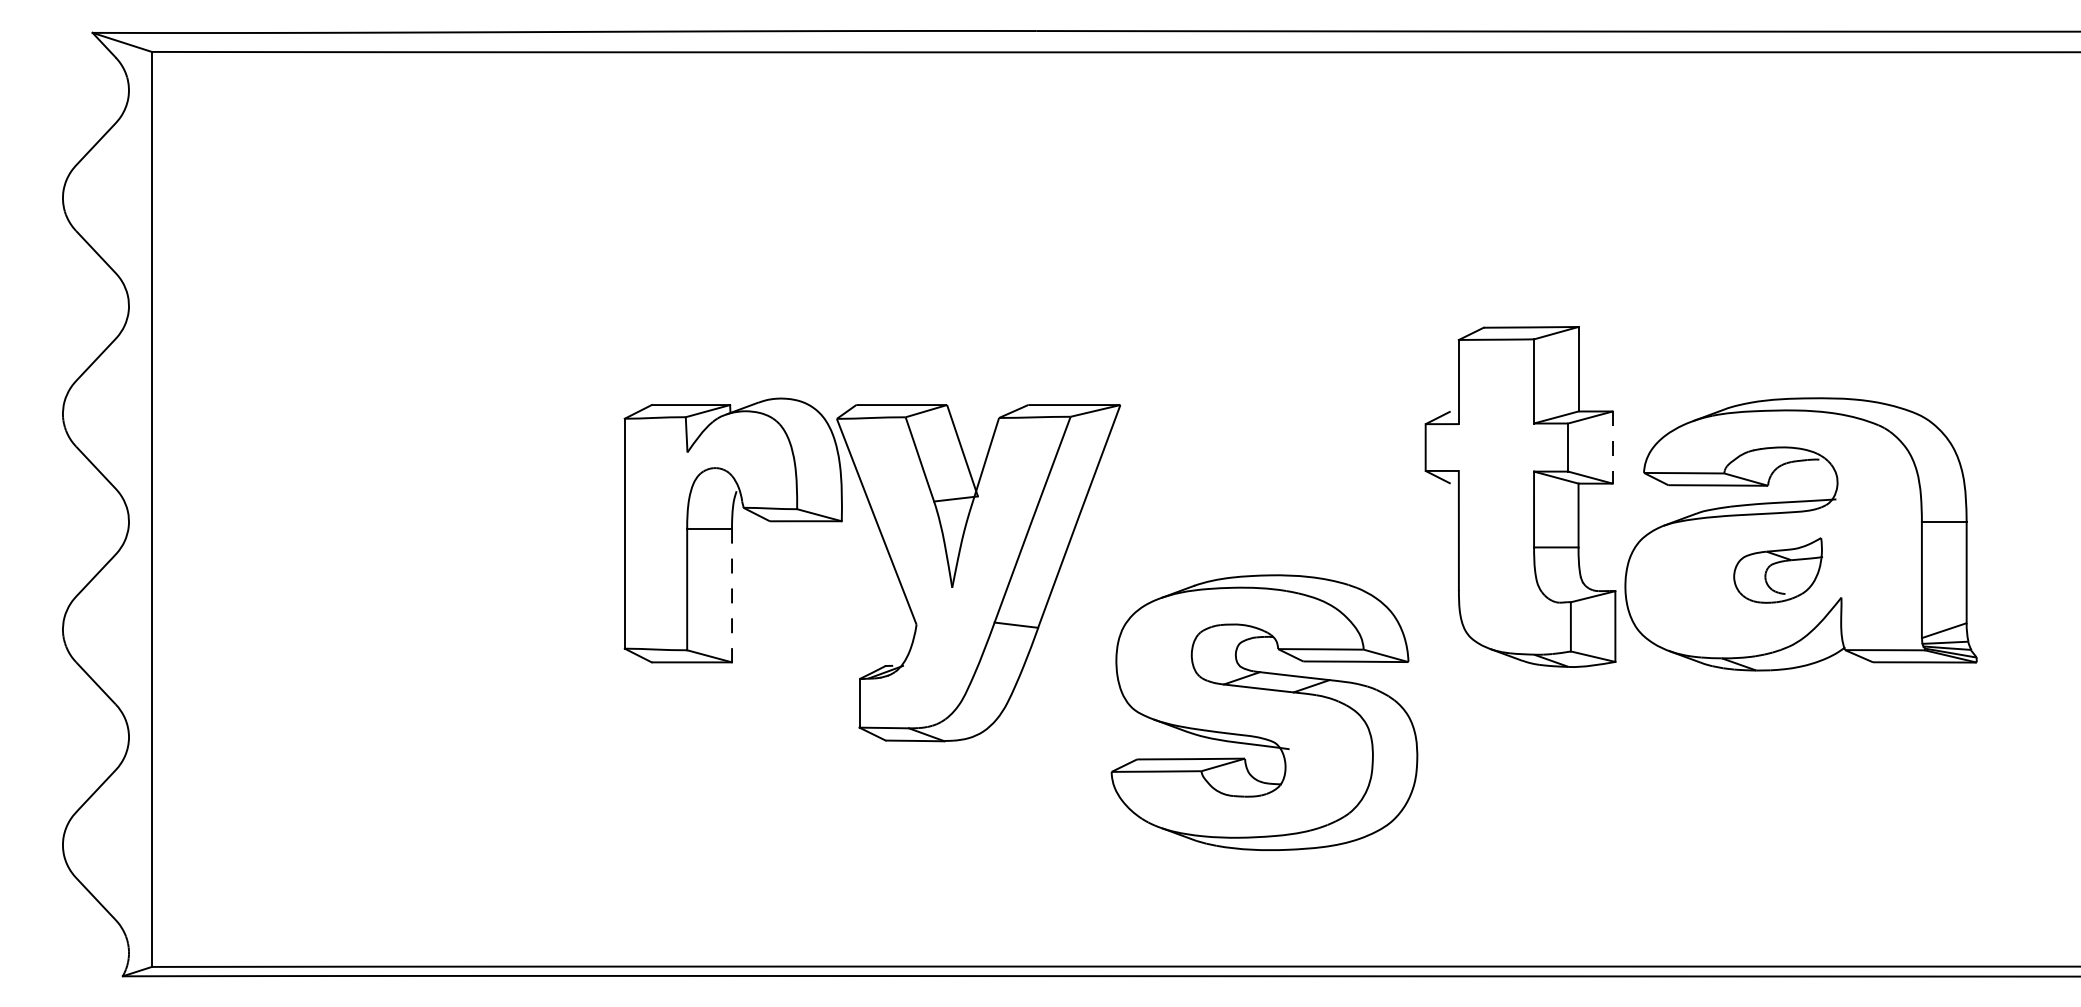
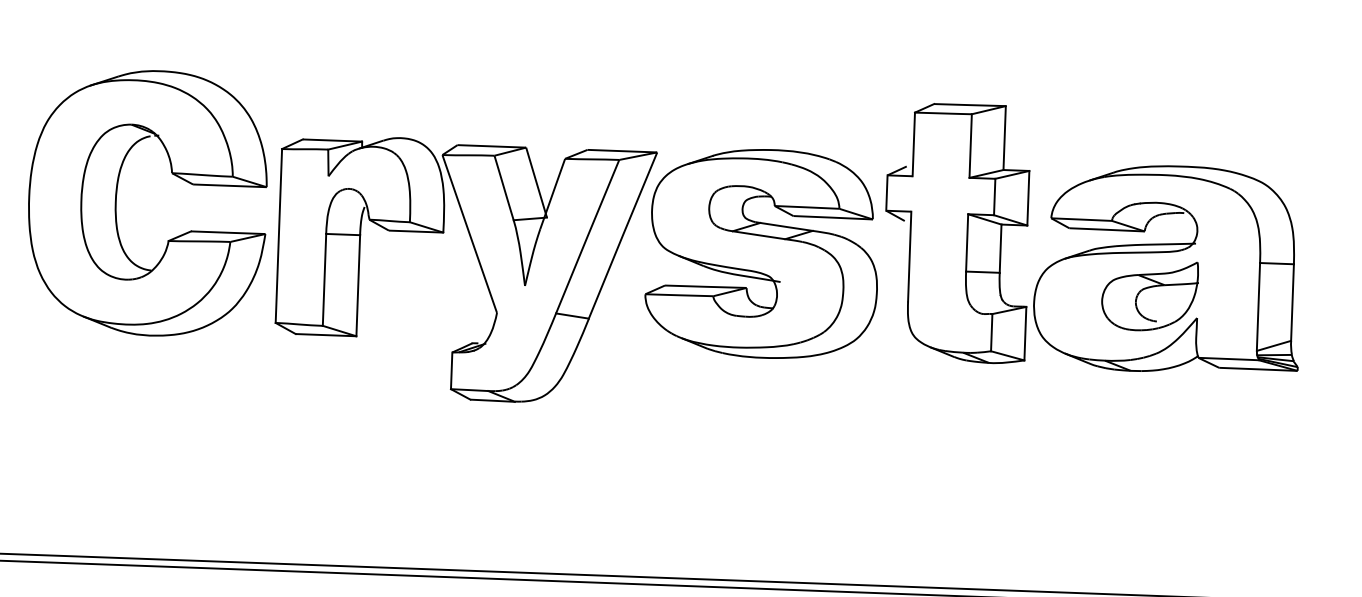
line: (1612, 448) -> (1028, 198), dashed -> solid
part: (408, 496) -> (116, 201), added
part: (1778, 570) -> (1150, 295), size x1.43
line: (732, 595) -> (358, 285), dashed -> solid
part: (1264, 712) -> (762, 253), moved

